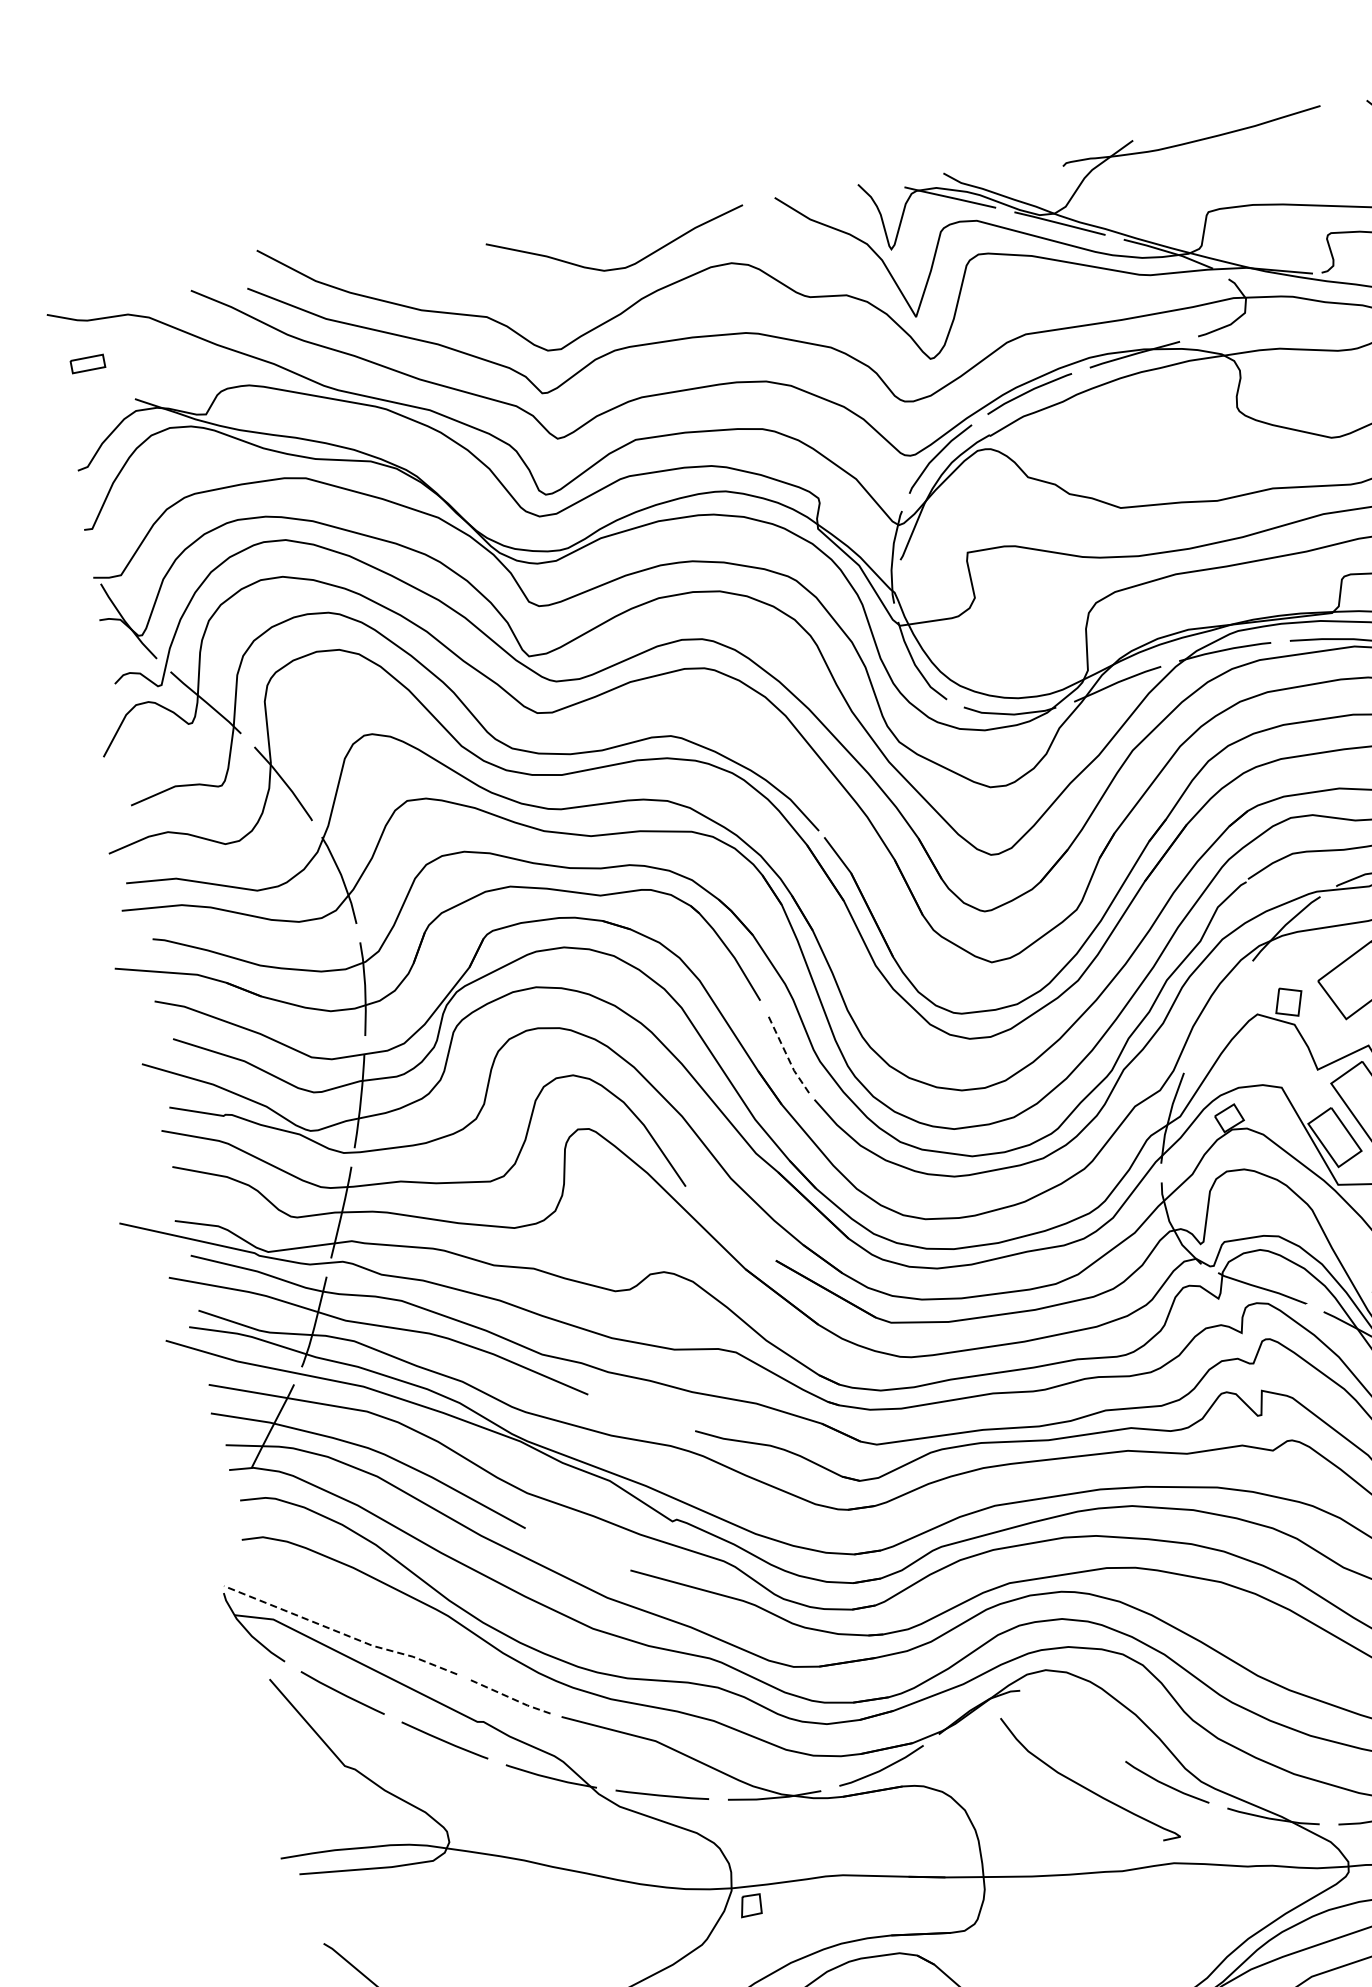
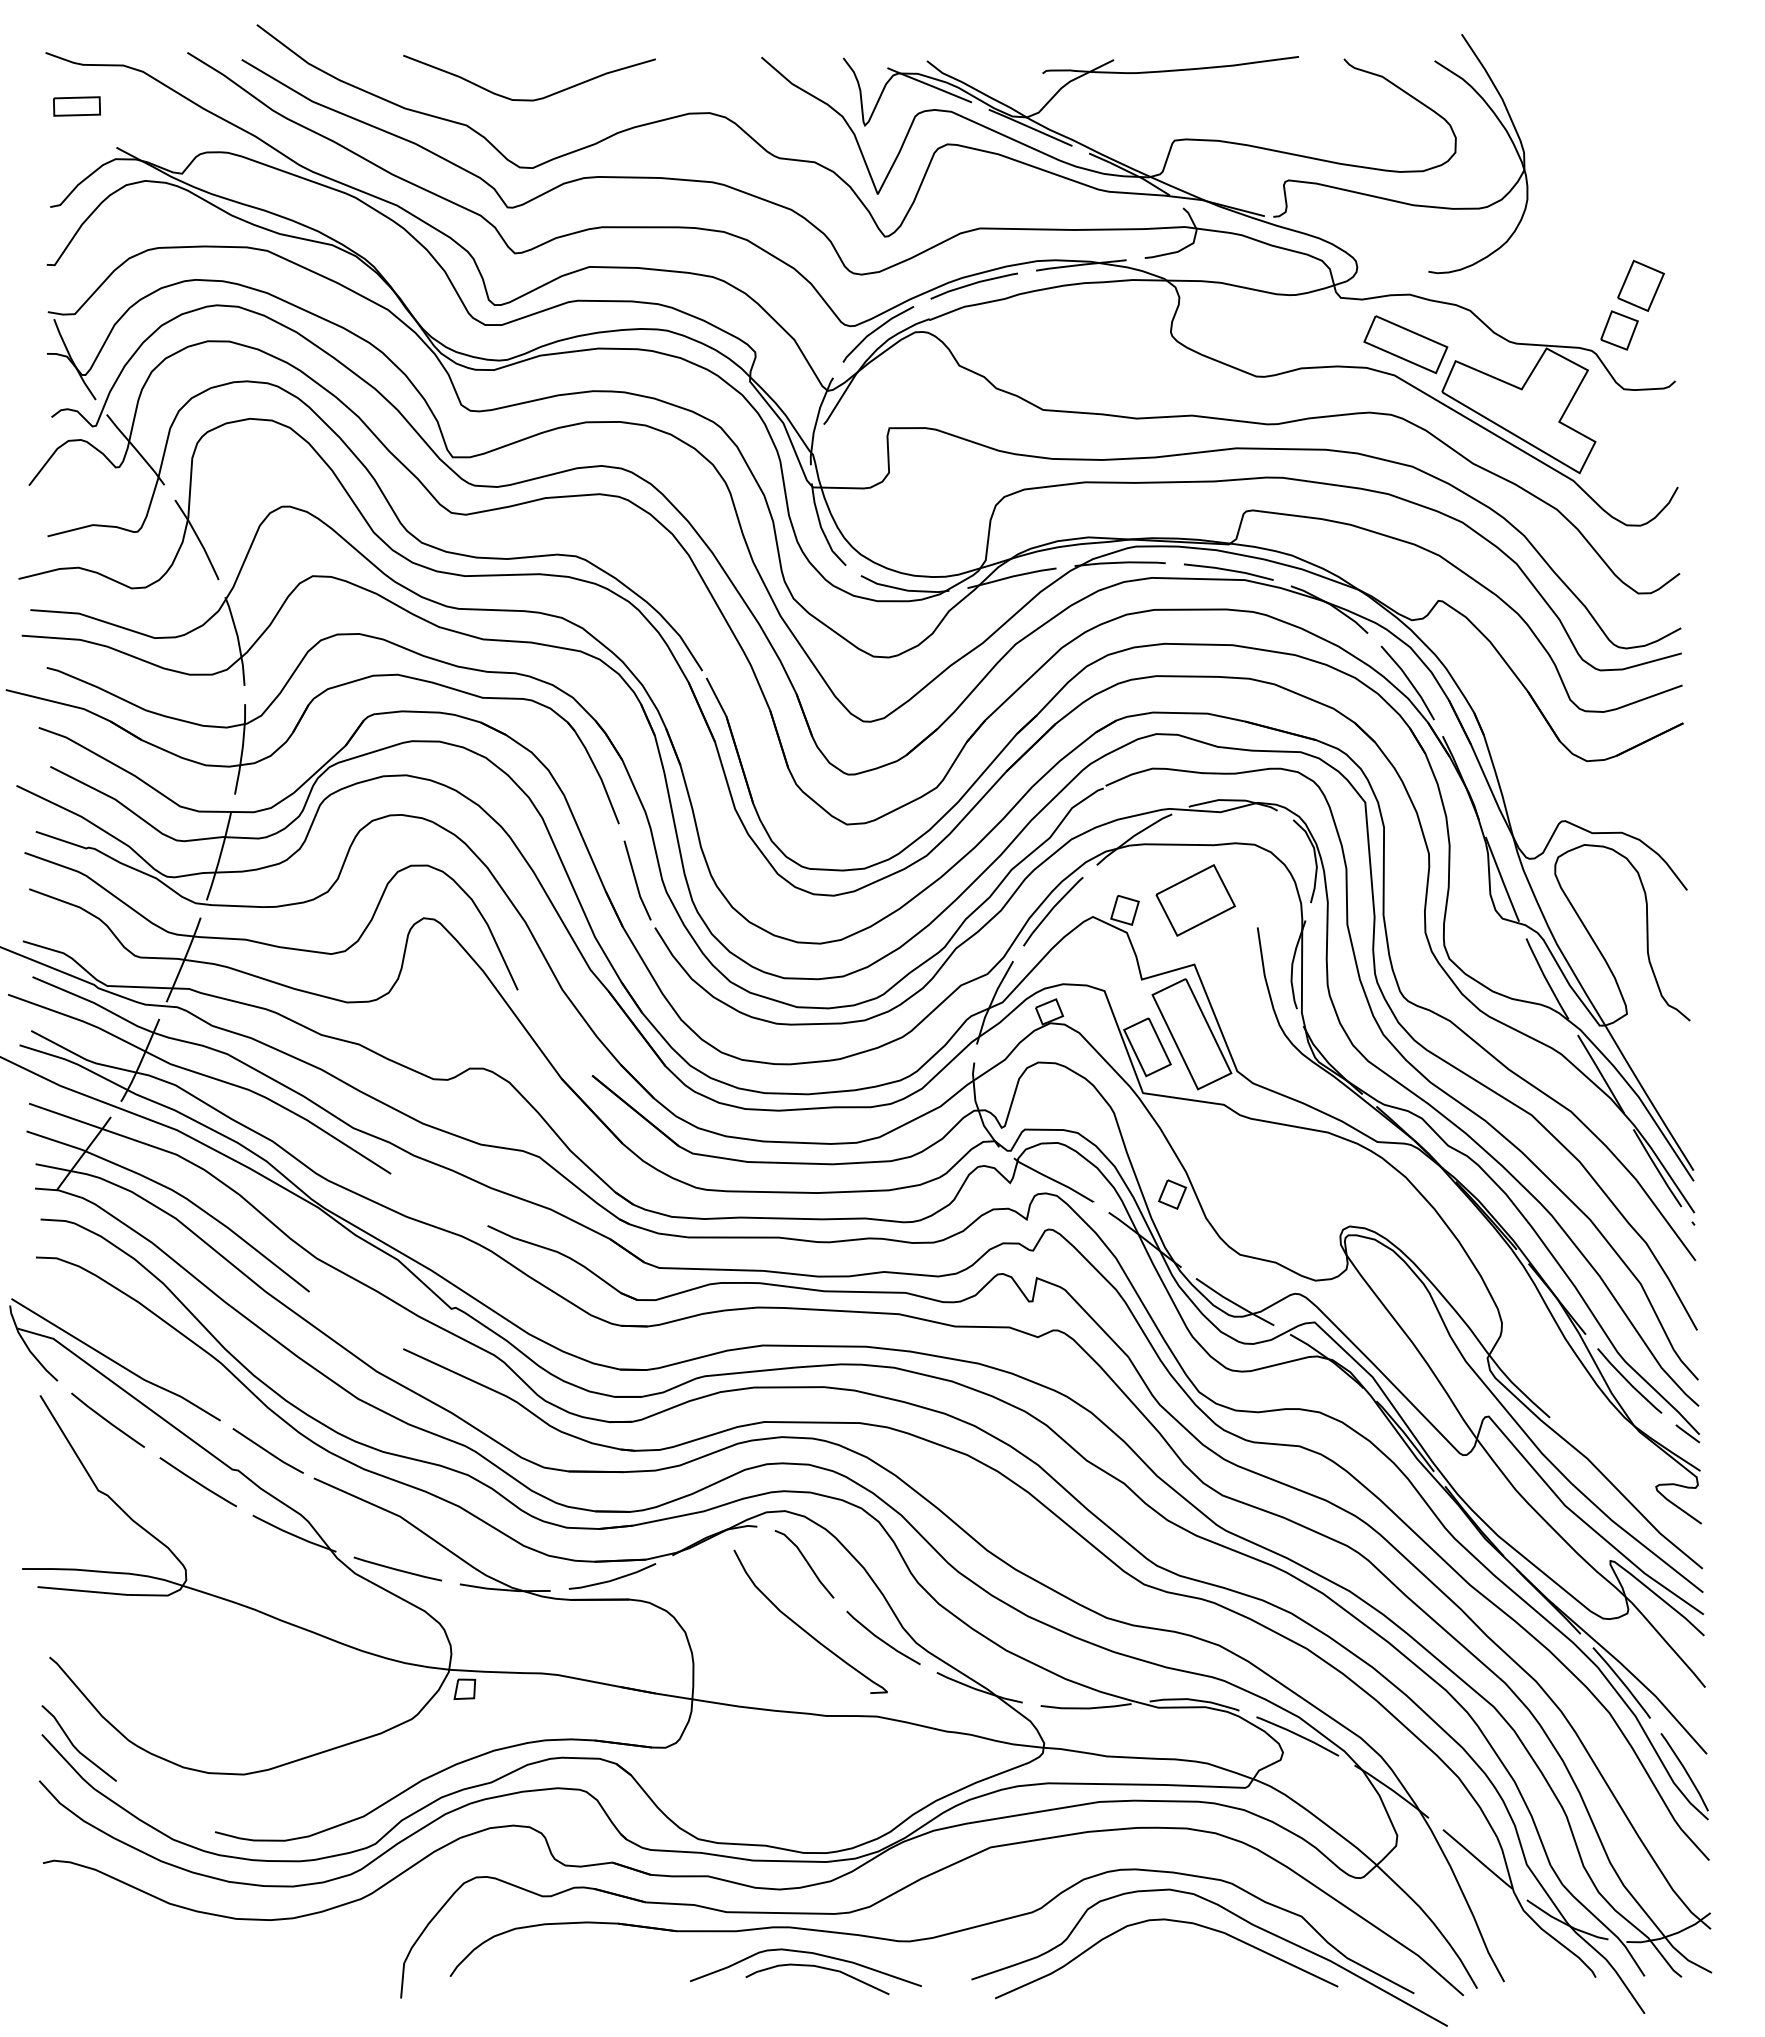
curve: (621, 267) -> (529, 99), moved
part: (87, 364) -> (76, 106), size x1.43
line: (1215, 1014) -> (1052, 910), added
line: (786, 1056) -> (635, 881), dashed -> solid
line: (341, 1632) -> (116, 1362), dashed -> solid
line: (511, 1698) -> (268, 1452), dashed -> solid
curve: (1076, 1718) -> (806, 1562), added

